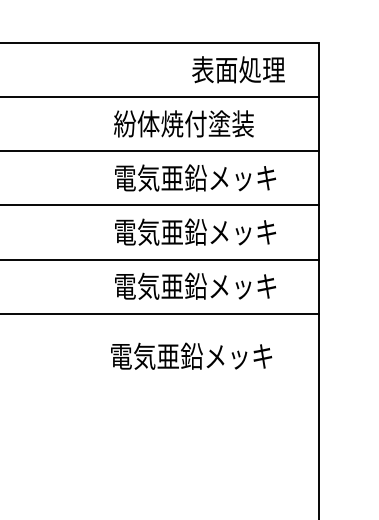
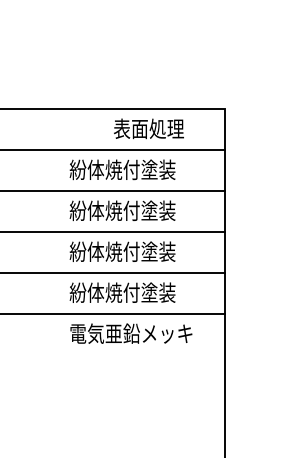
text: (237, 69) -> (148, 128), moved
text: (194, 177) -> (130, 210), 電気亜鉛メッキ -> 紛体焼付塗装
text: (194, 231) -> (130, 251), 電気亜鉛メッキ -> 紛体焼付塗装
text: (194, 286) -> (130, 292), 電気亜鉛メッキ -> 紛体焼付塗装
text: (191, 356) -> (131, 333), moved

